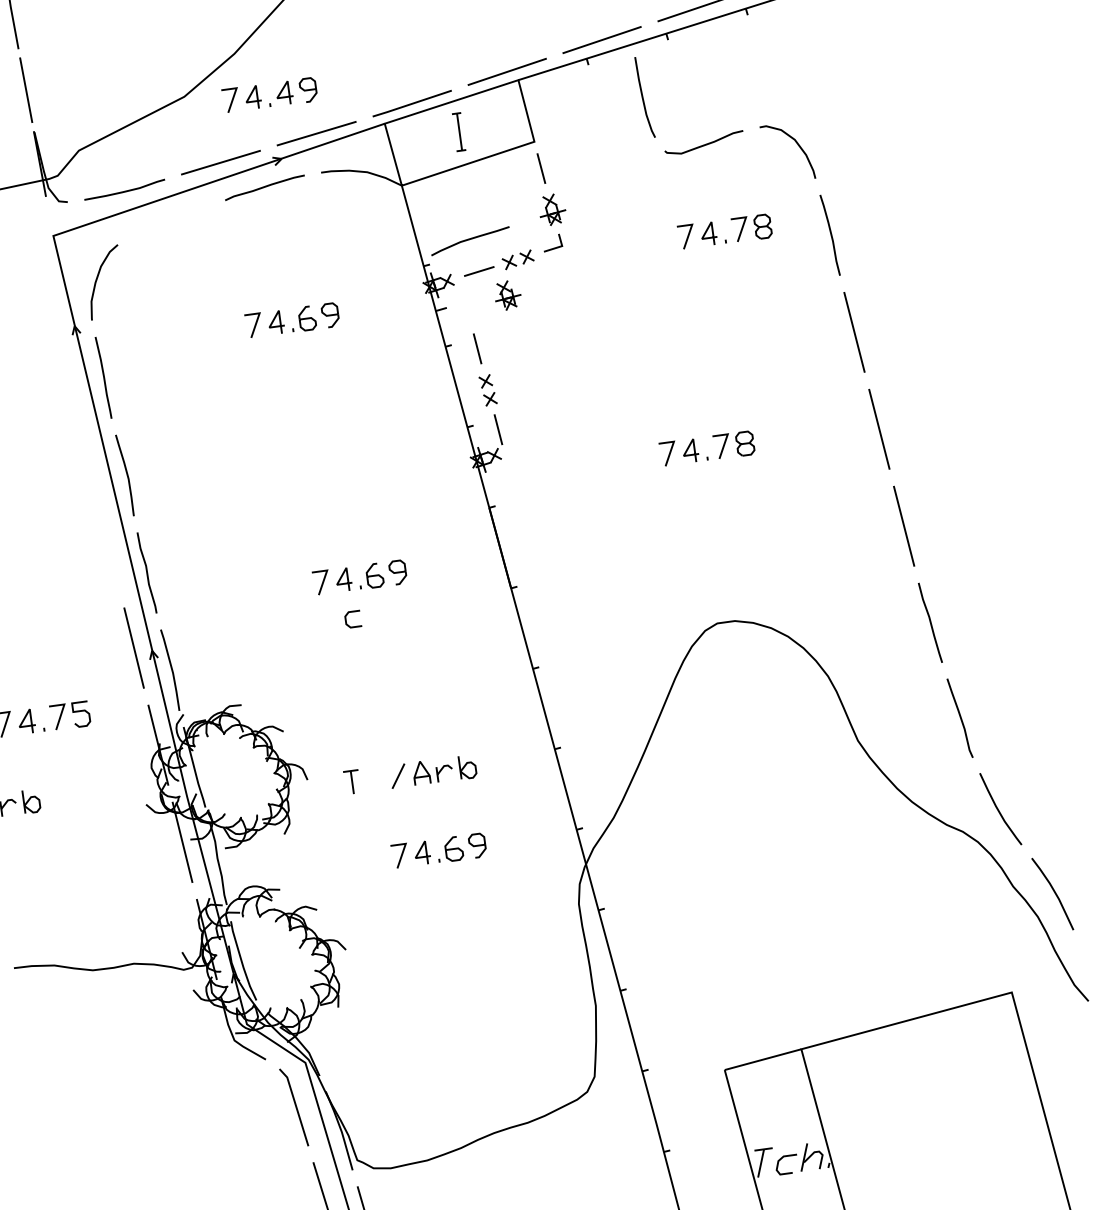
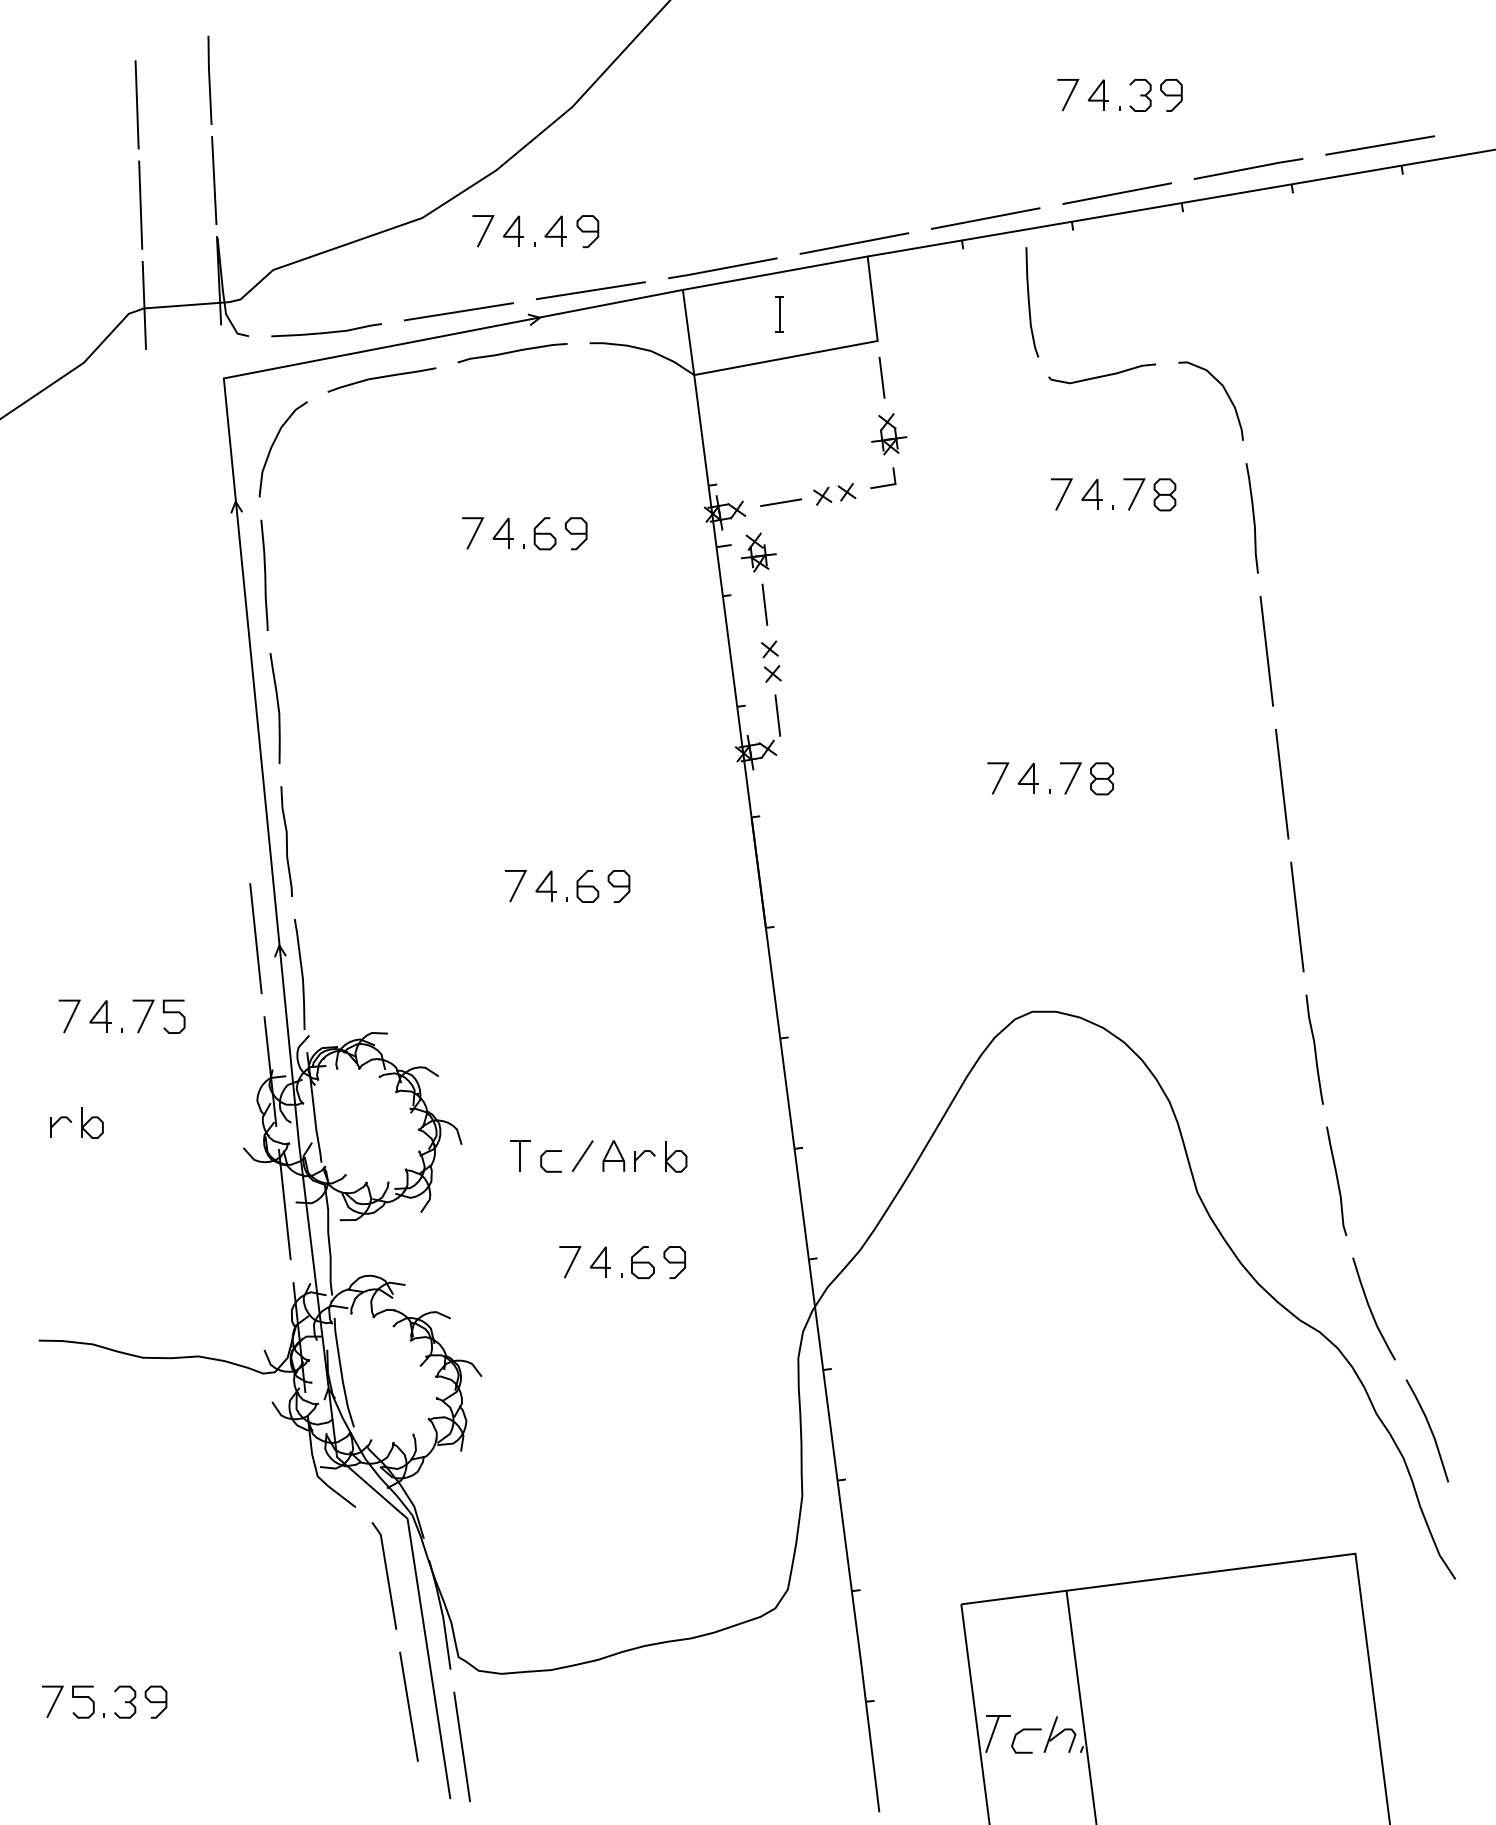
part: (458, 132) -> (779, 314), size x0.71
curve: (469, 240) -> (381, 378), moved
part: (507, 295) -> (758, 552), moved
curve: (346, 620) -> (542, 1161), moved

